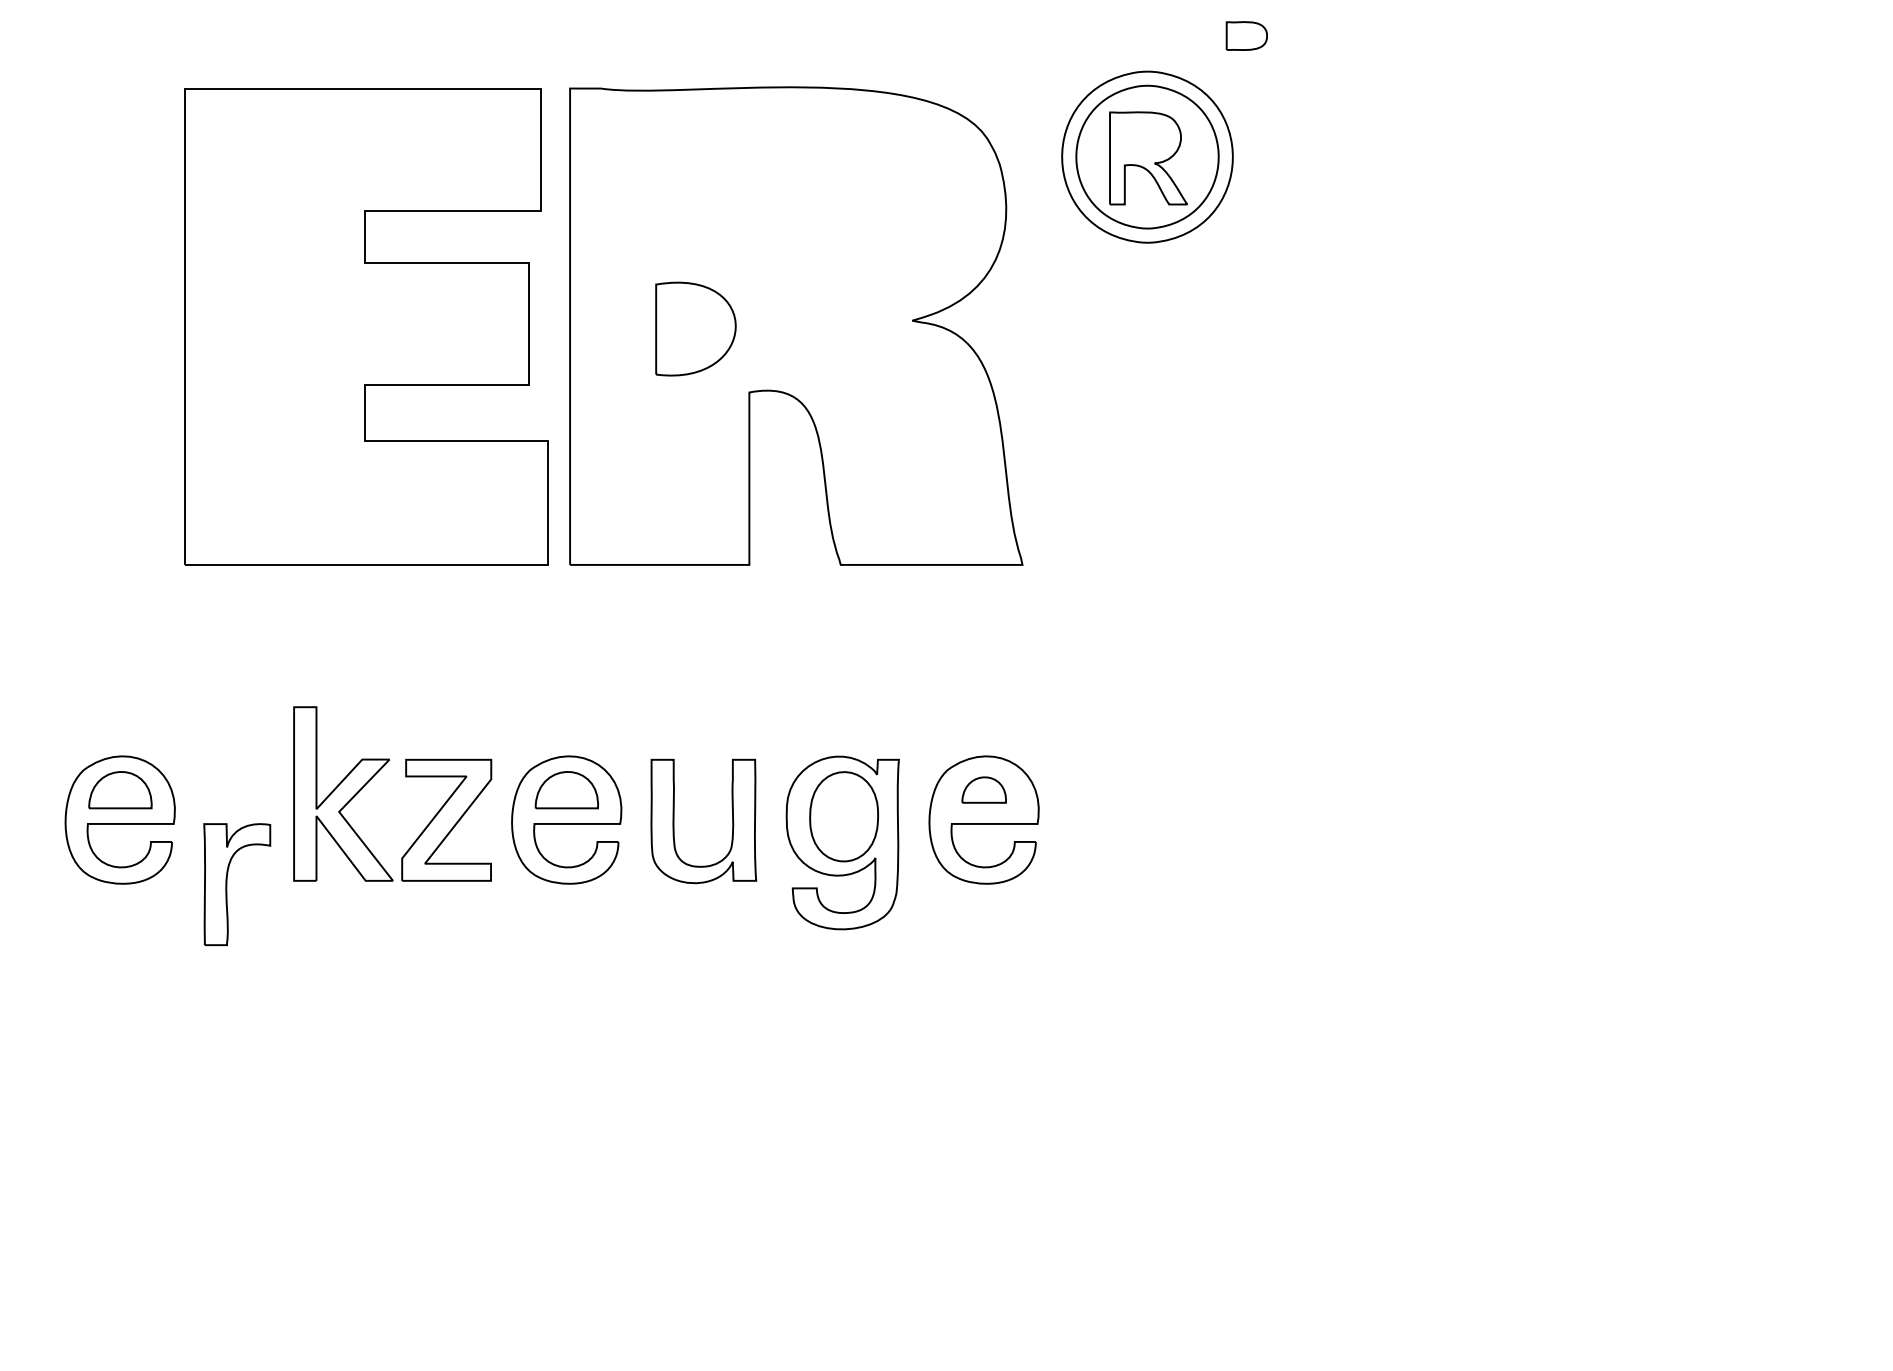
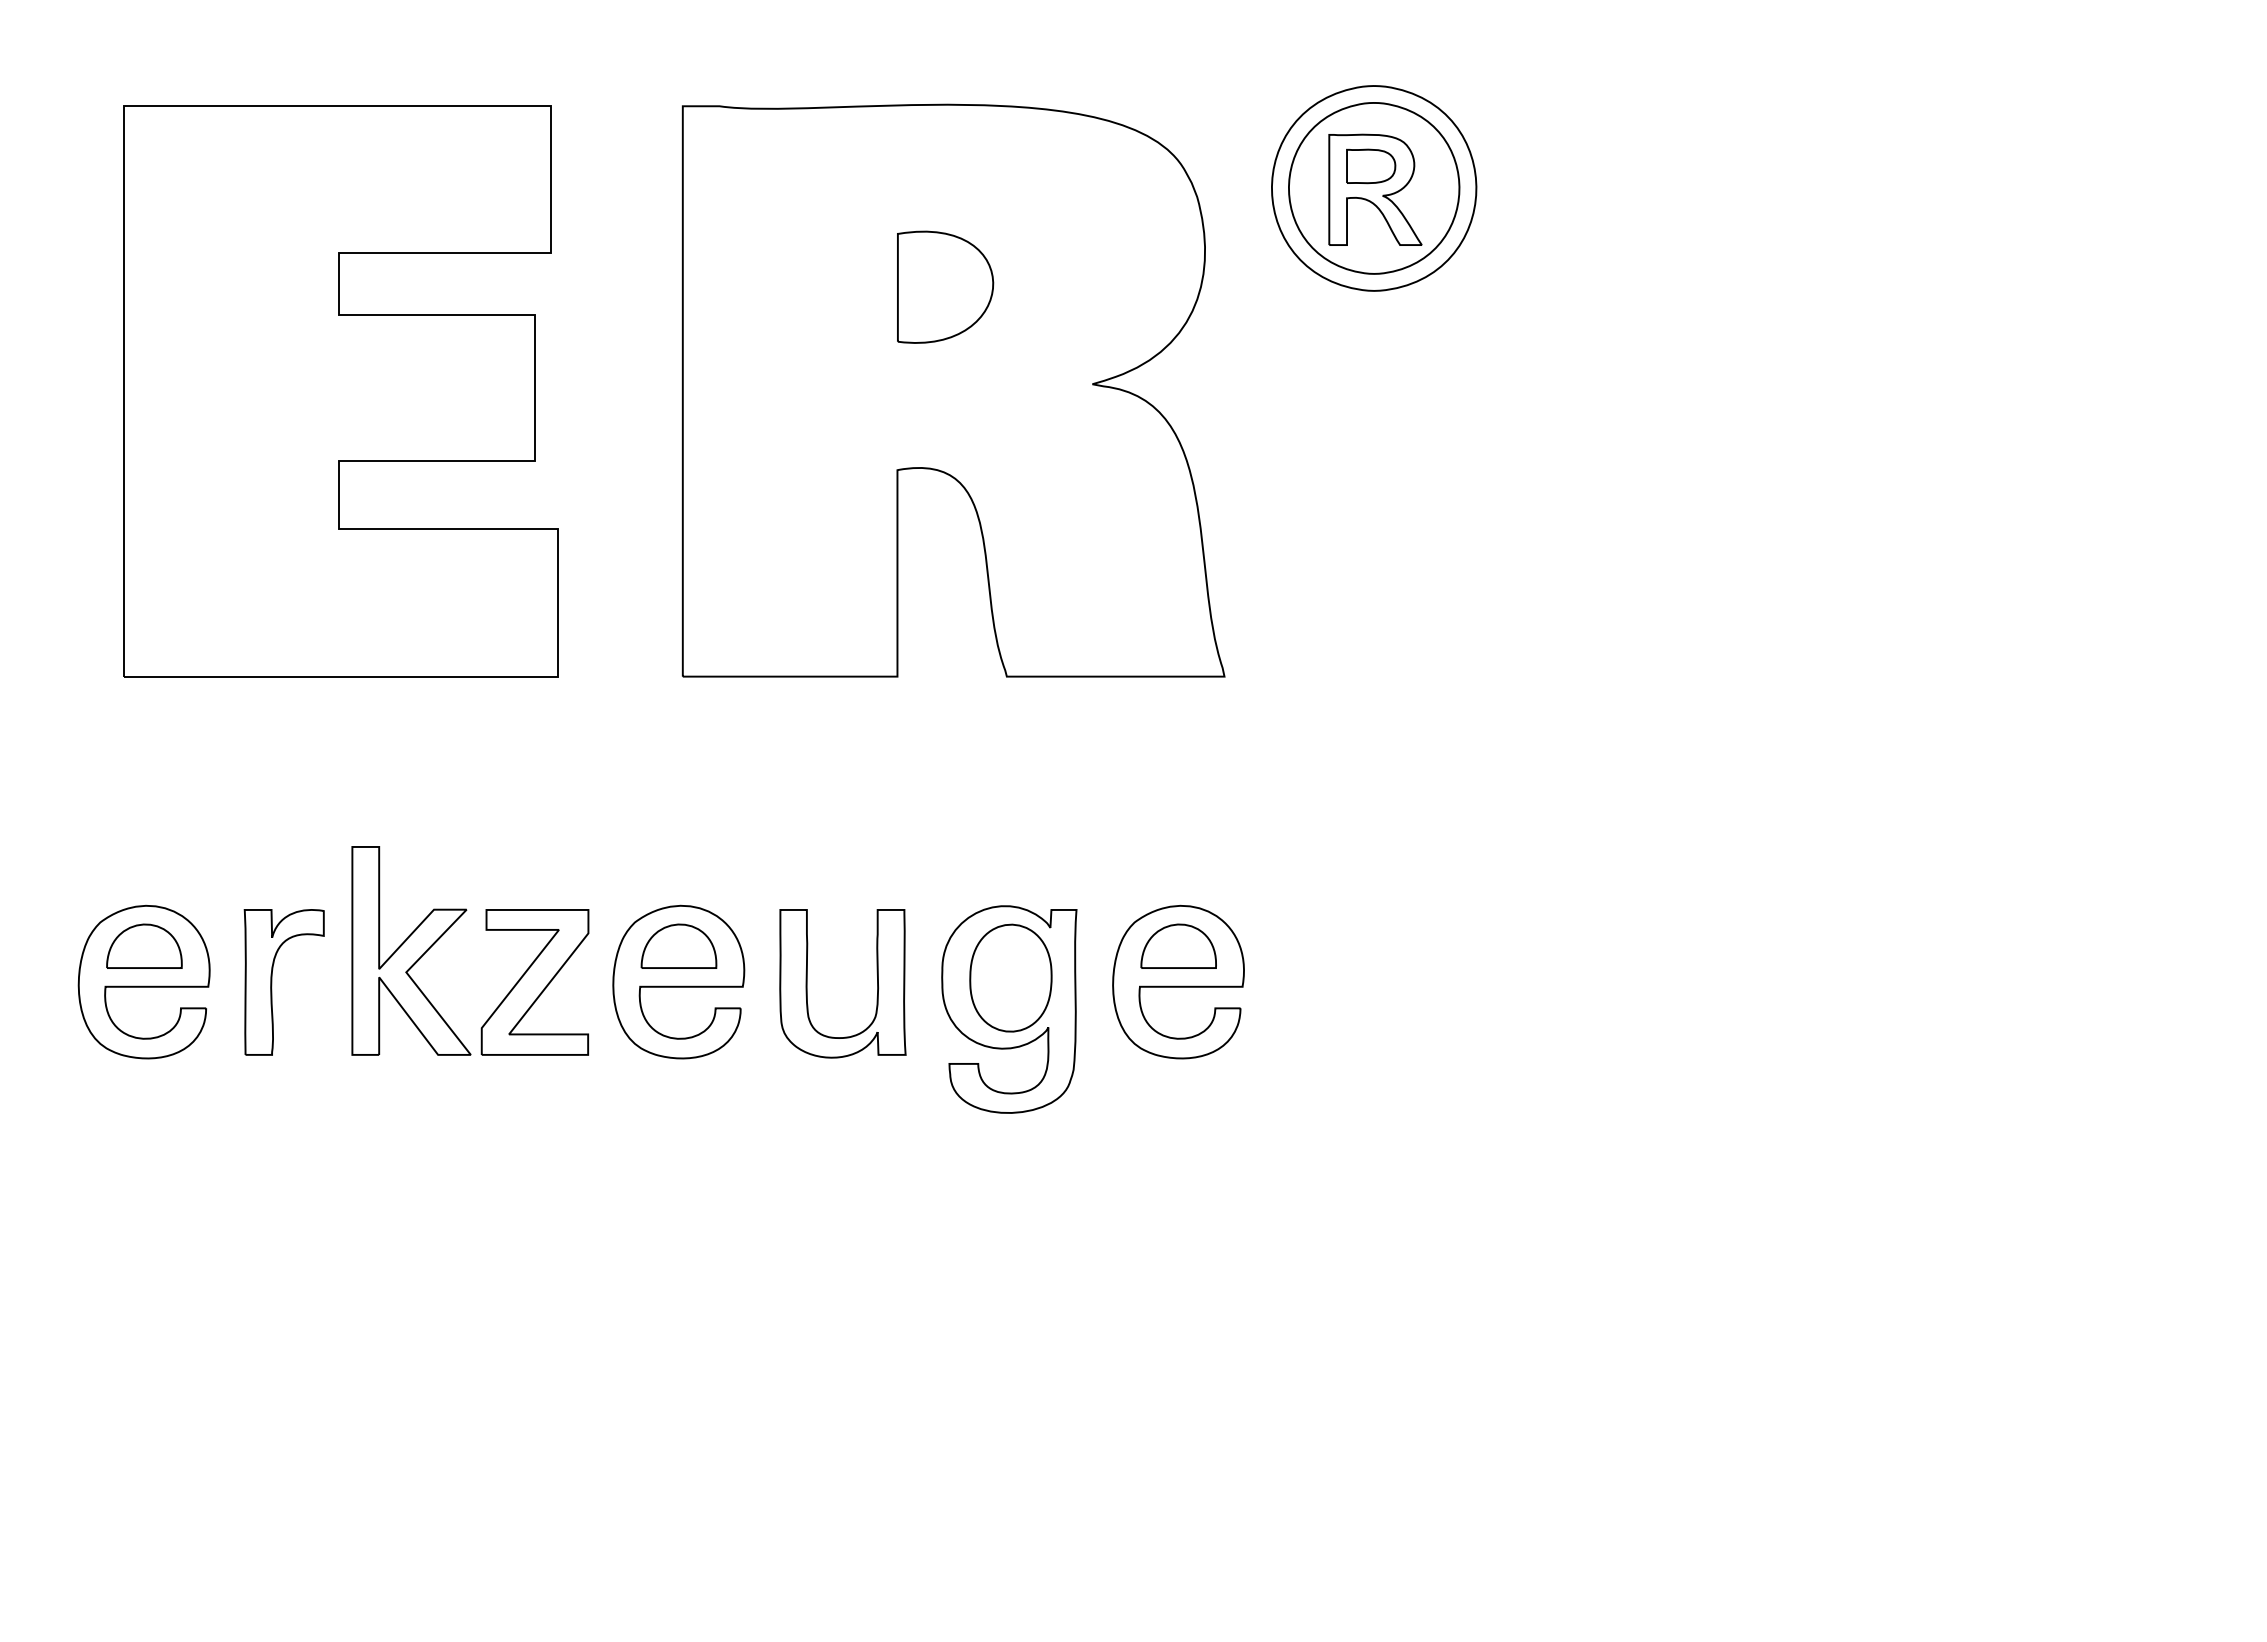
part: (1247, 36) -> (1371, 166), moved
part: (366, 326) -> (340, 391), moved
part: (695, 328) -> (945, 286), moved
part: (984, 789) -> (1178, 945), size x1.43
part: (227, 884) -> (272, 982), moved

